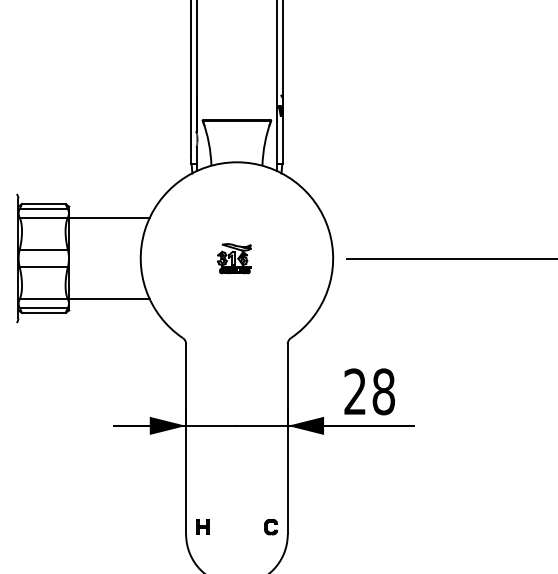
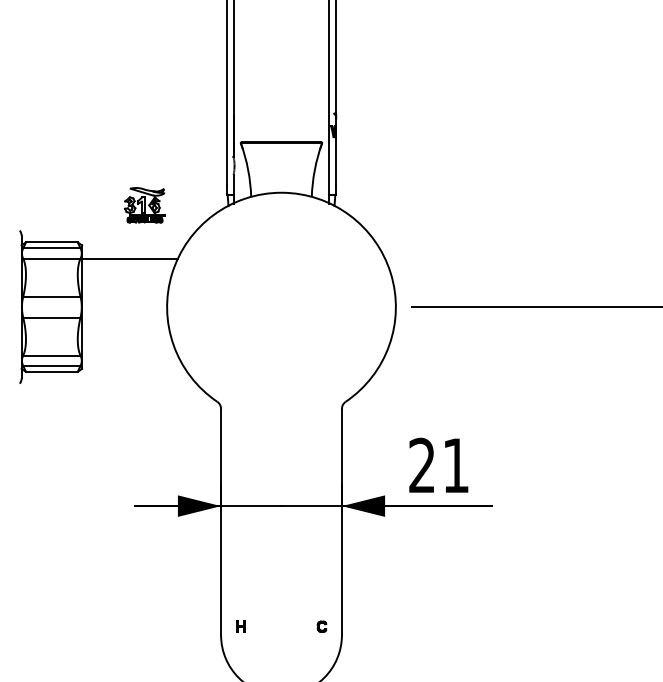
part: (234, 258) -> (144, 205), moved
line: (109, 299) -> (129, 355), removed
text: (384, 391) -> (456, 465), 28 -> 21
part: (202, 527) -> (240, 626), size x0.6
part: (270, 527) -> (321, 626), size x0.6

